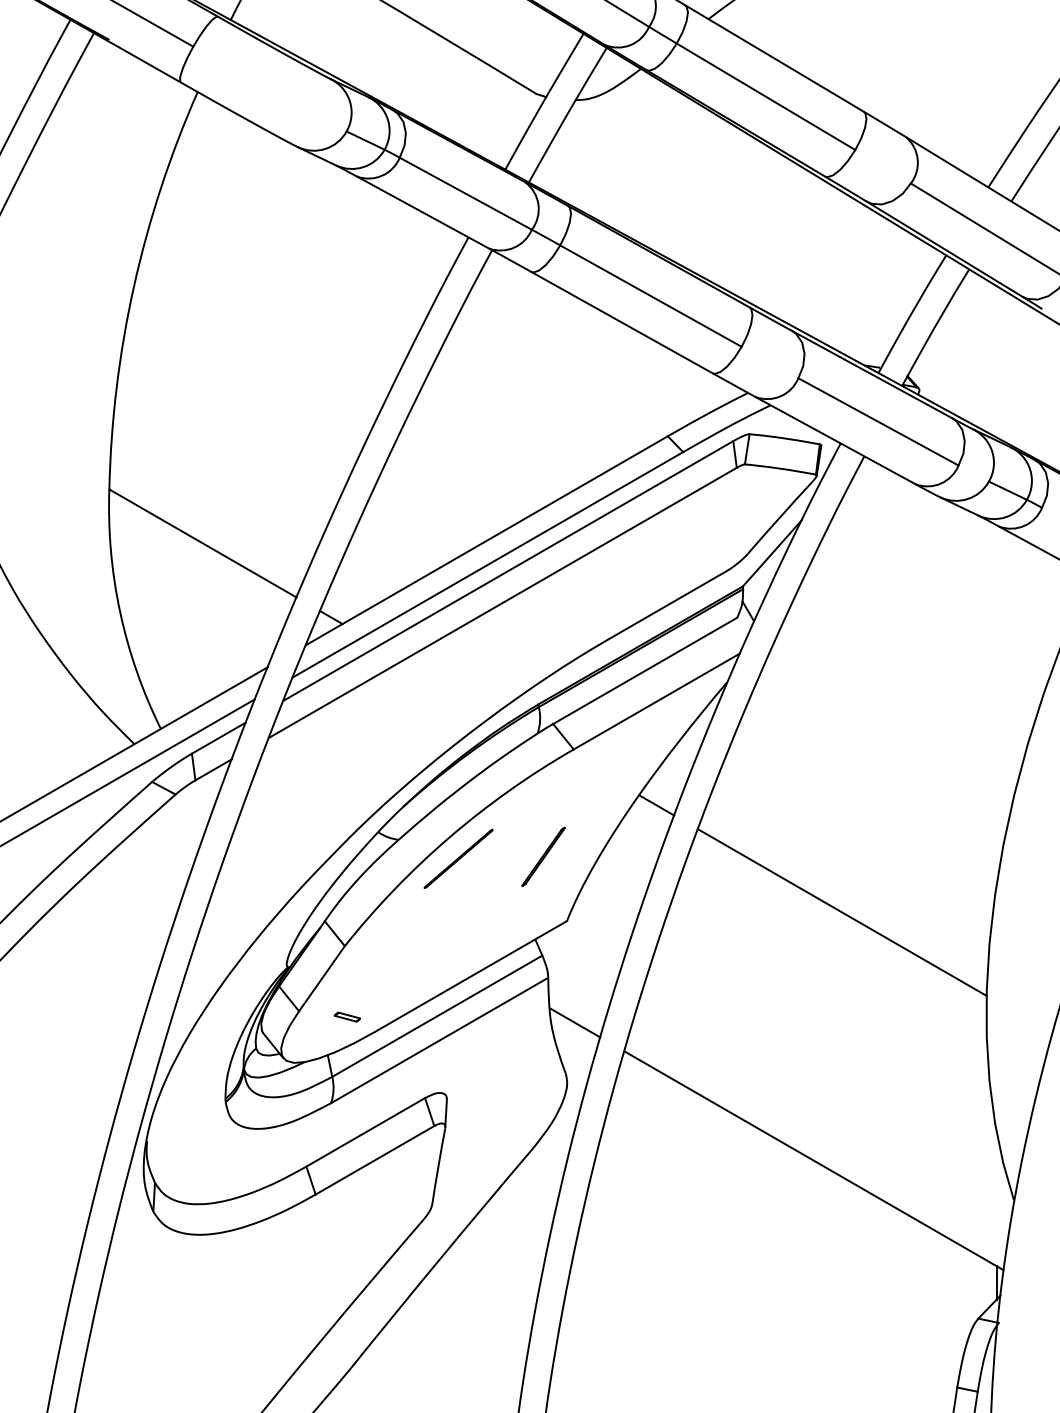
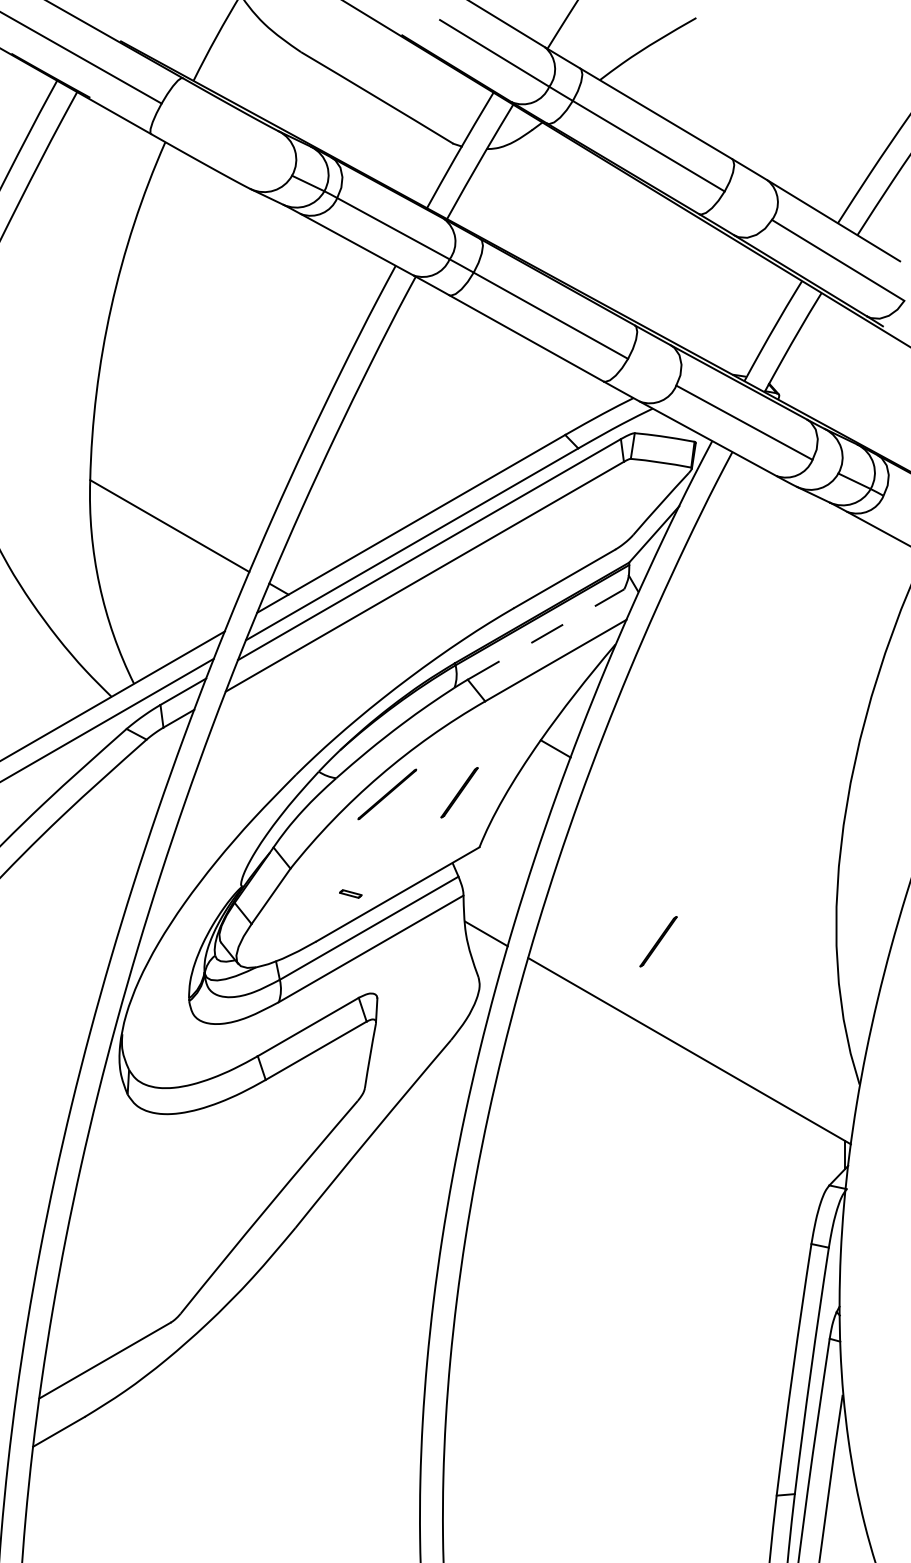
line: (645, 670) -> (546, 634), solid -> dashed
line: (842, 911) -> (713, 839), removed
part: (347, 1016) -> (350, 893), moved
line: (777, 1031) -> (658, 941), added

